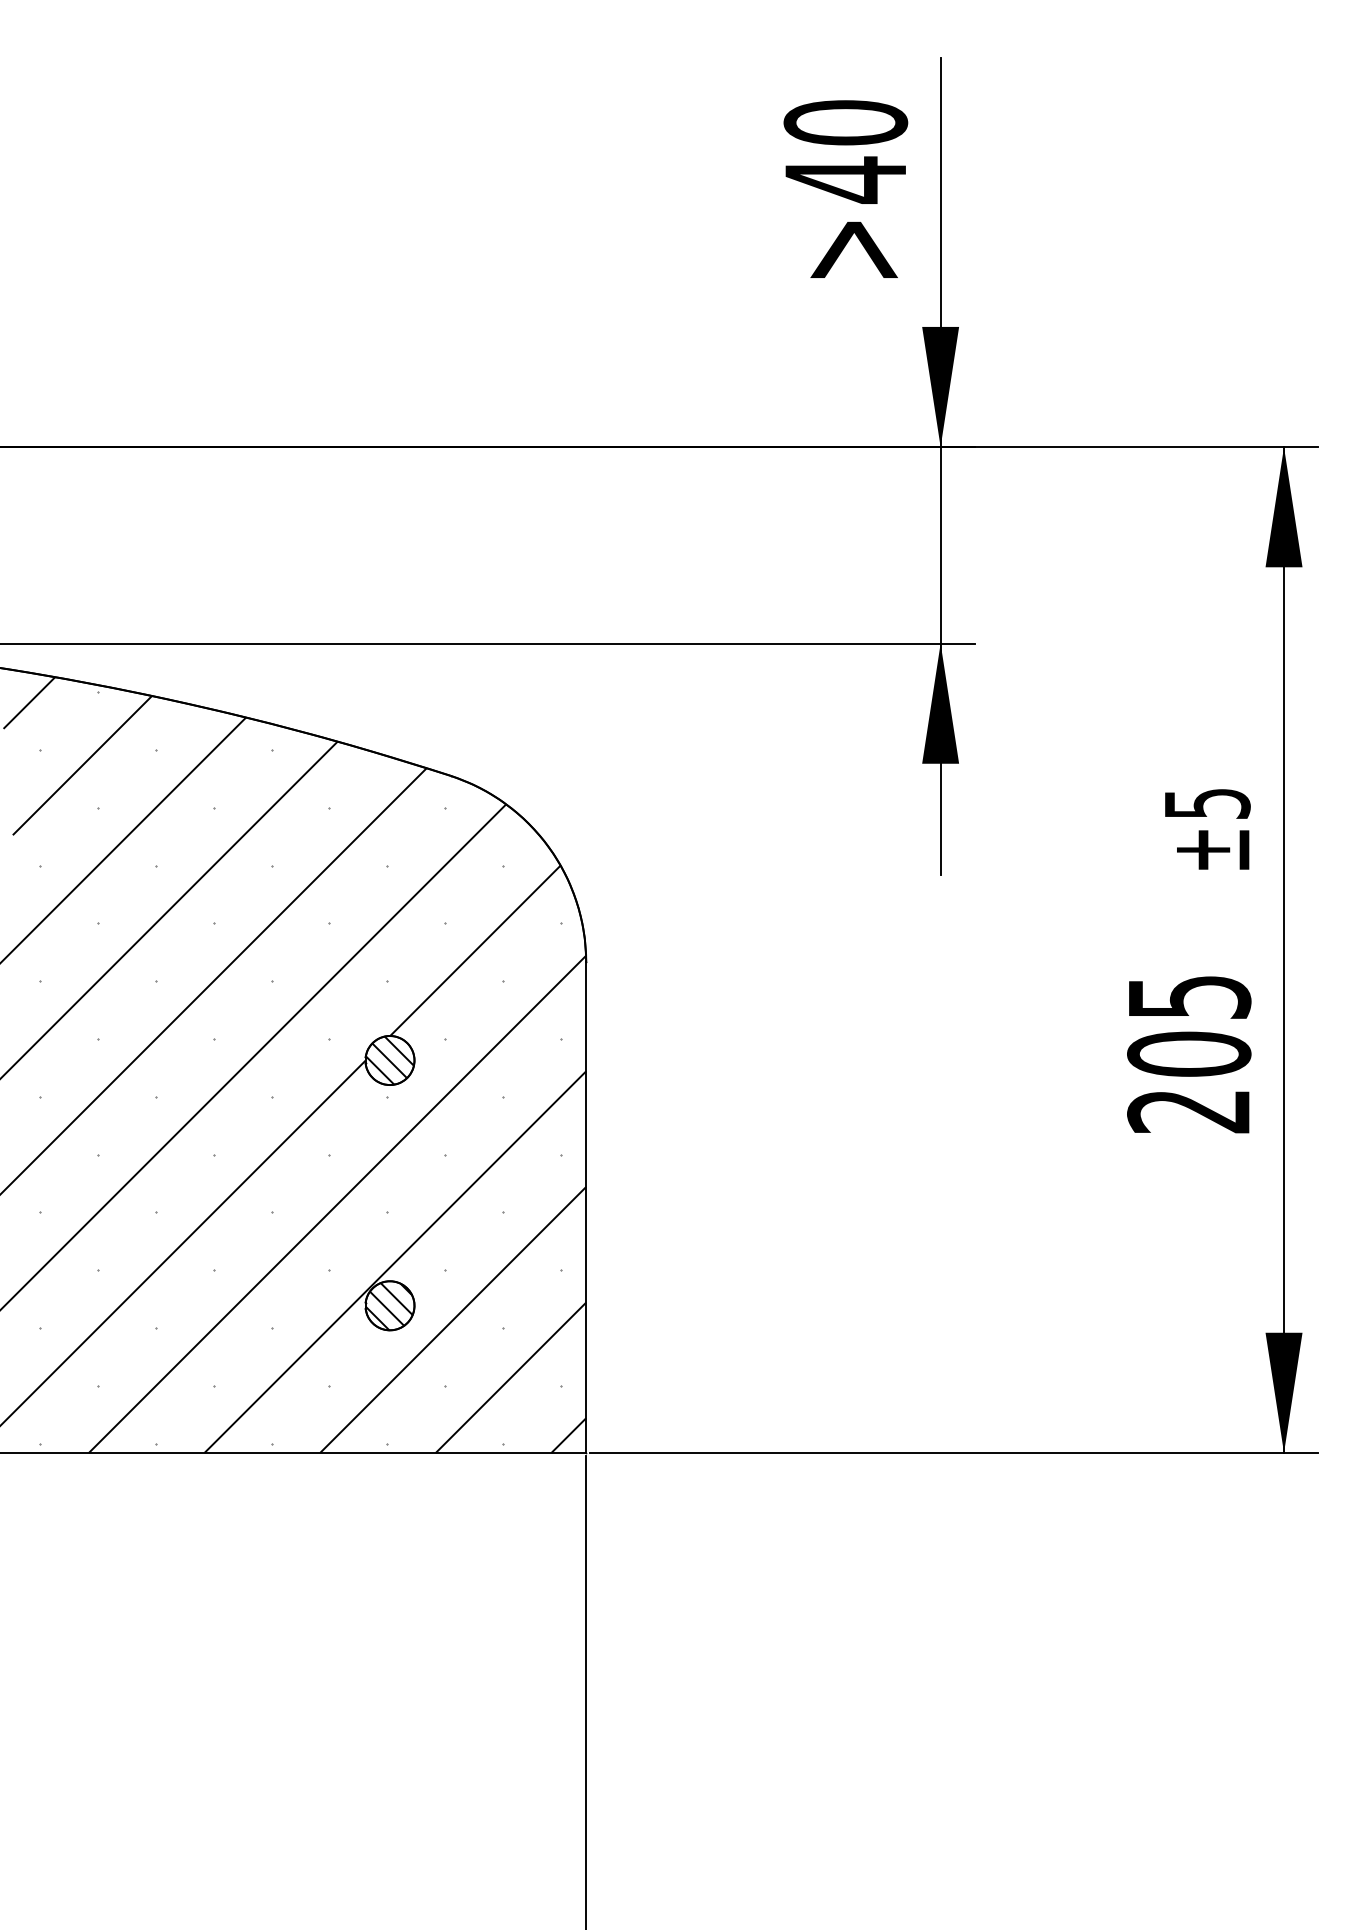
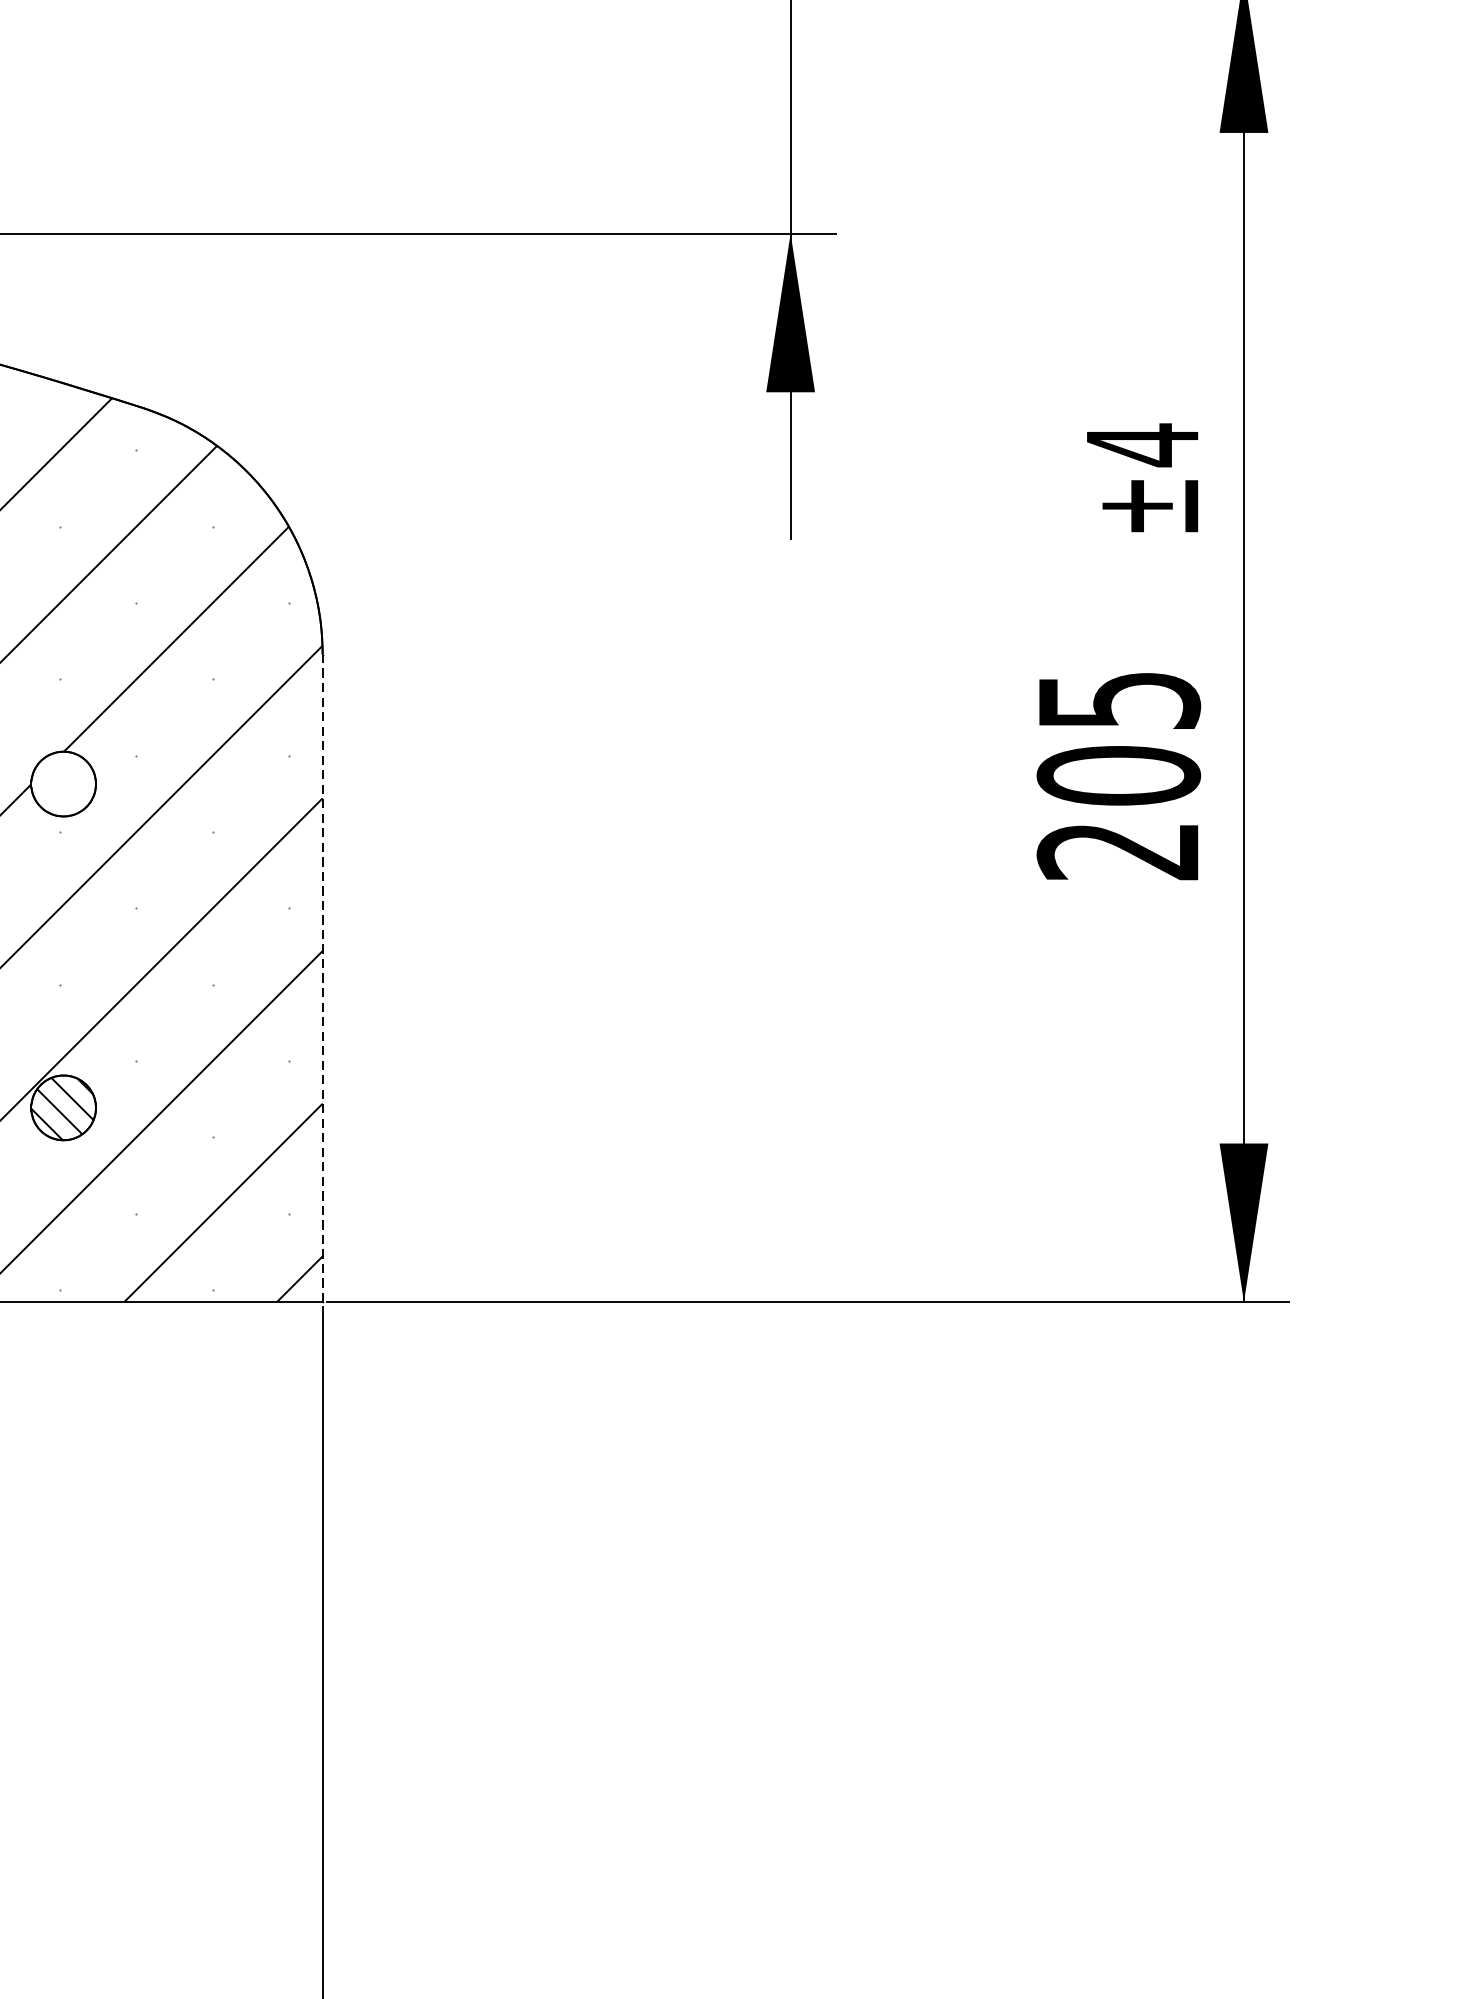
text: (1207, 803) -> (1142, 444), ±5 -> ±4
hatch: (389, 1060) -> (63, 784), removed
line: (586, 1207) -> (323, 978), solid -> dashed

